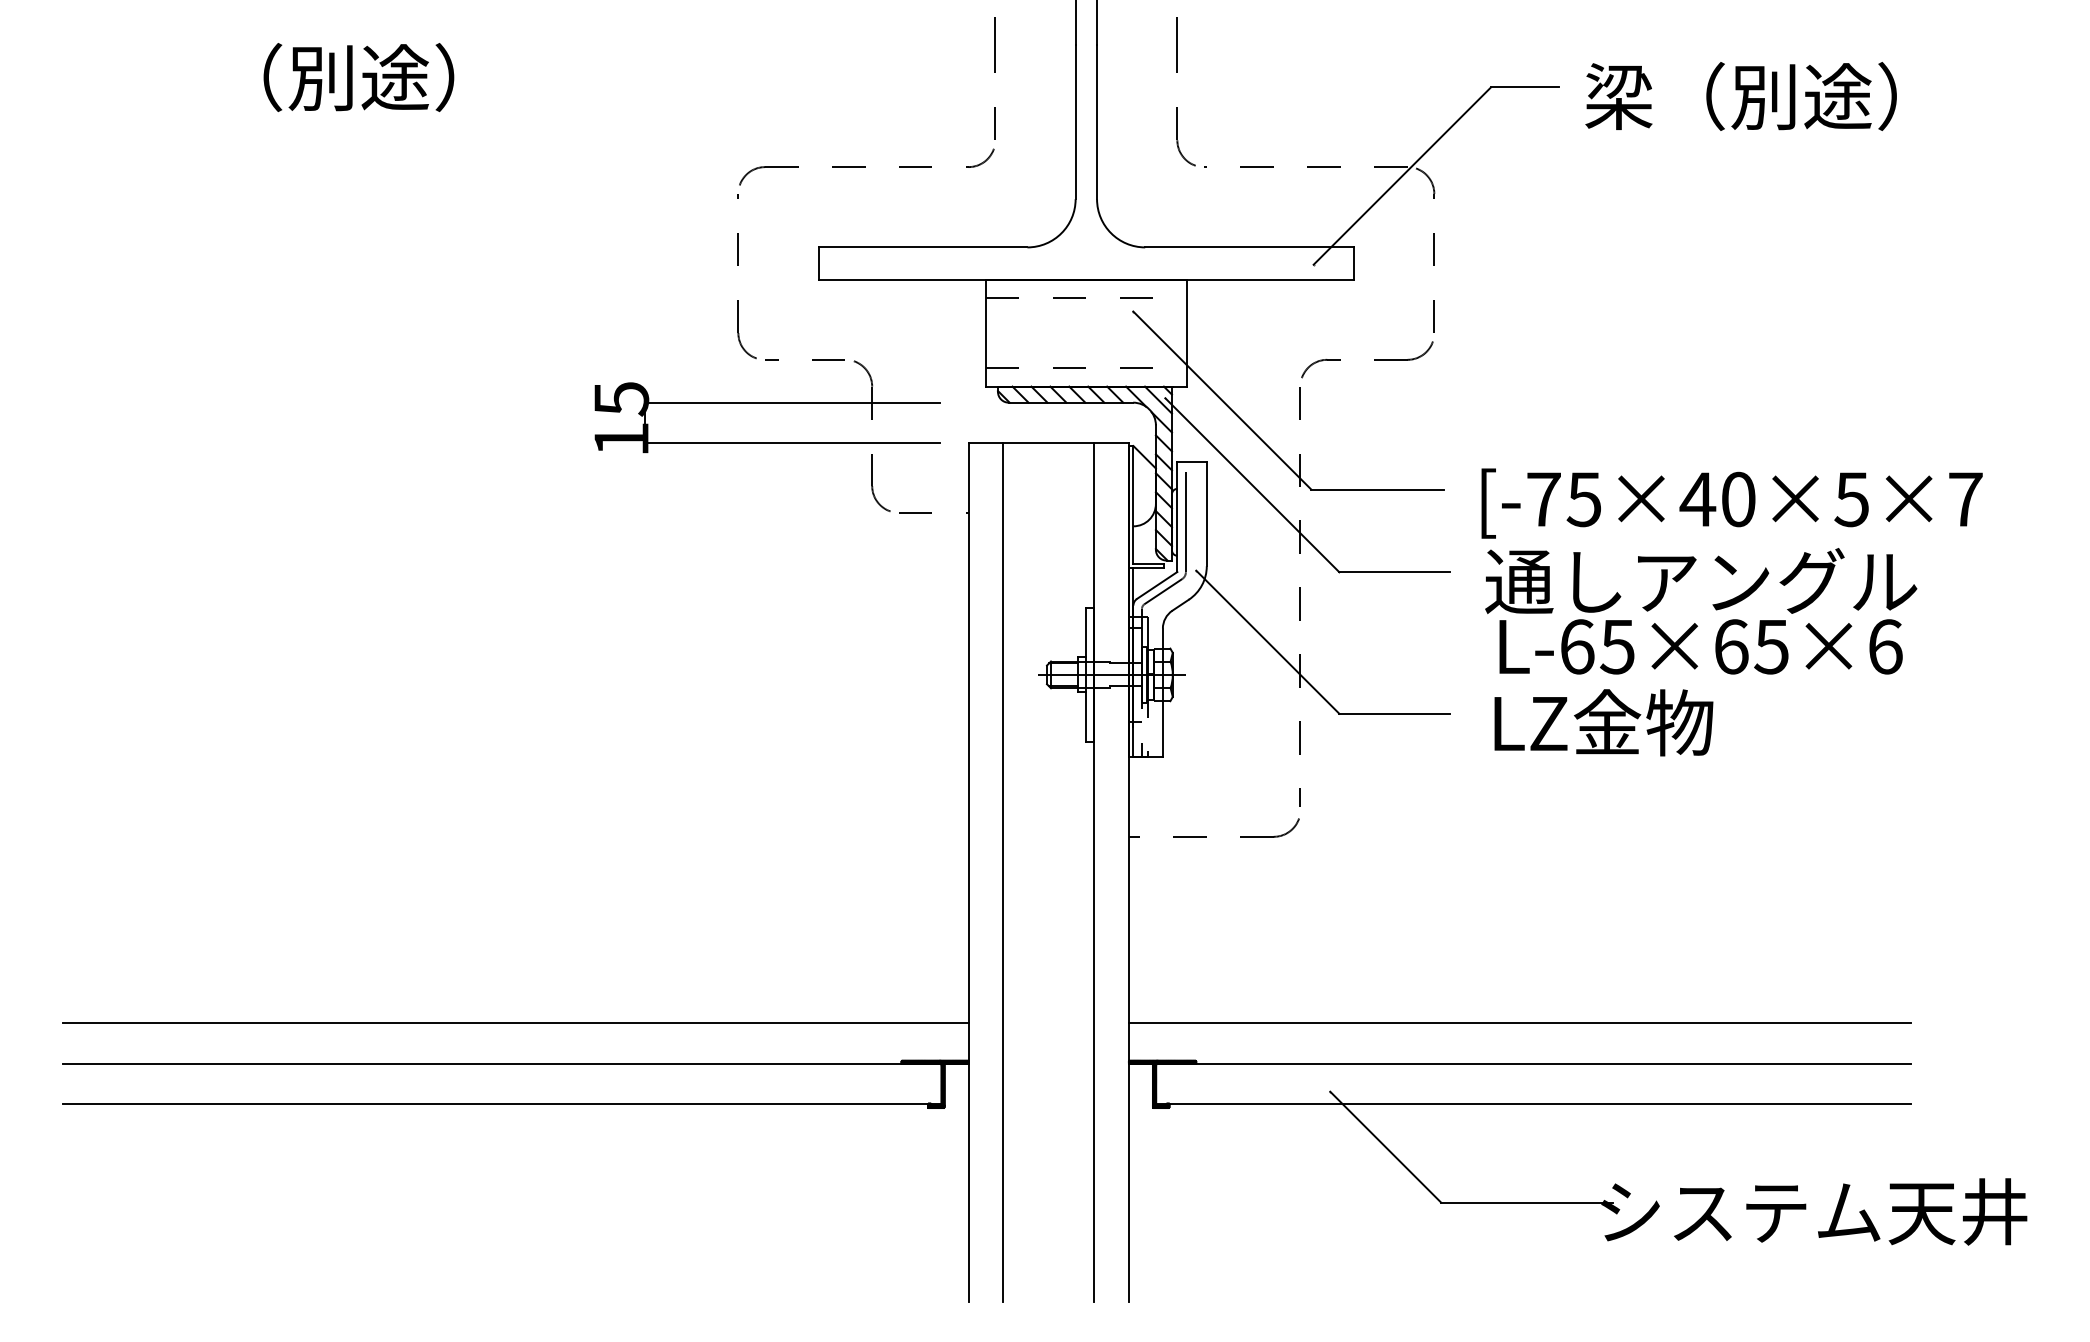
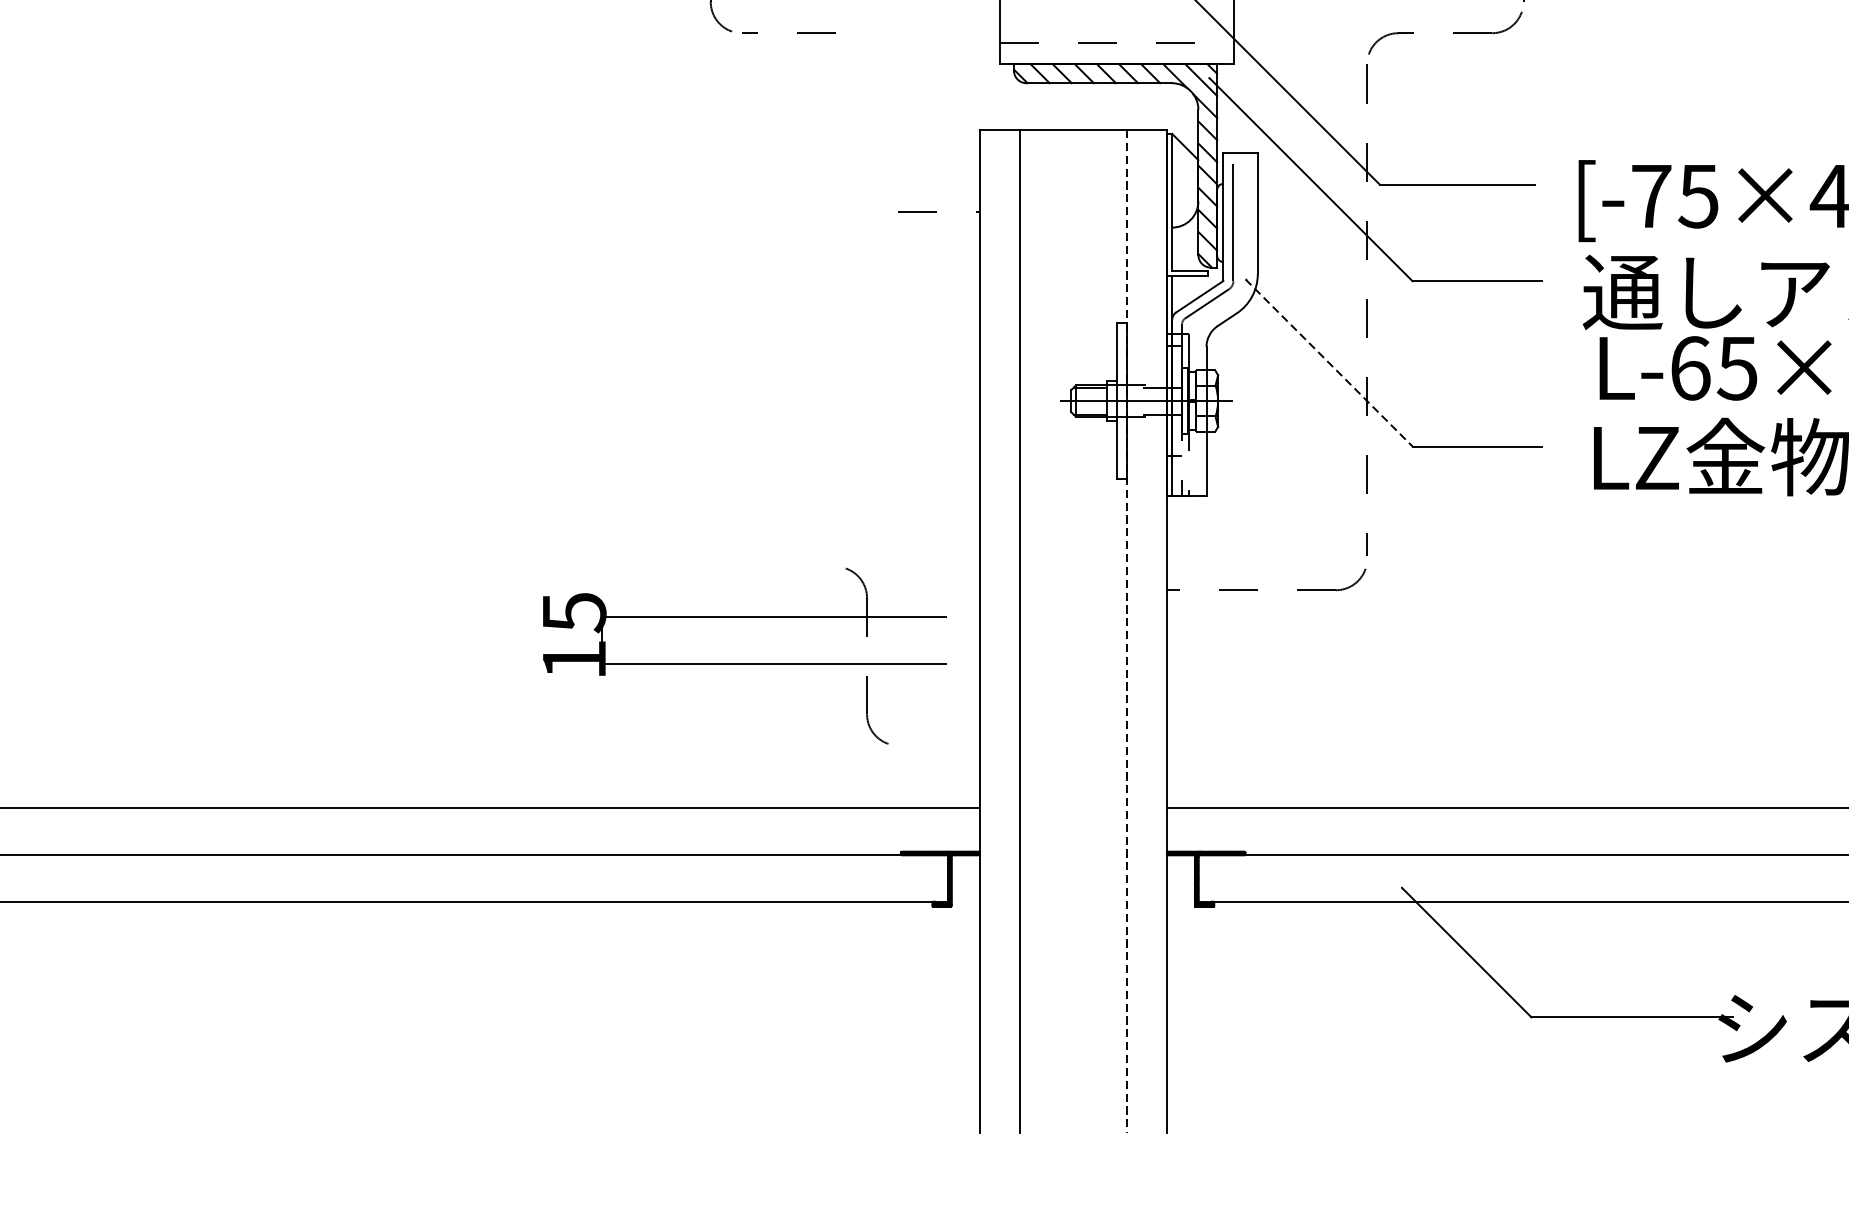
part: (767, 442) -> (744, 663), moved
line: (1268, 642) -> (1329, 363), solid -> dashed
line: (1094, 872) -> (1126, 631), solid -> dashed

